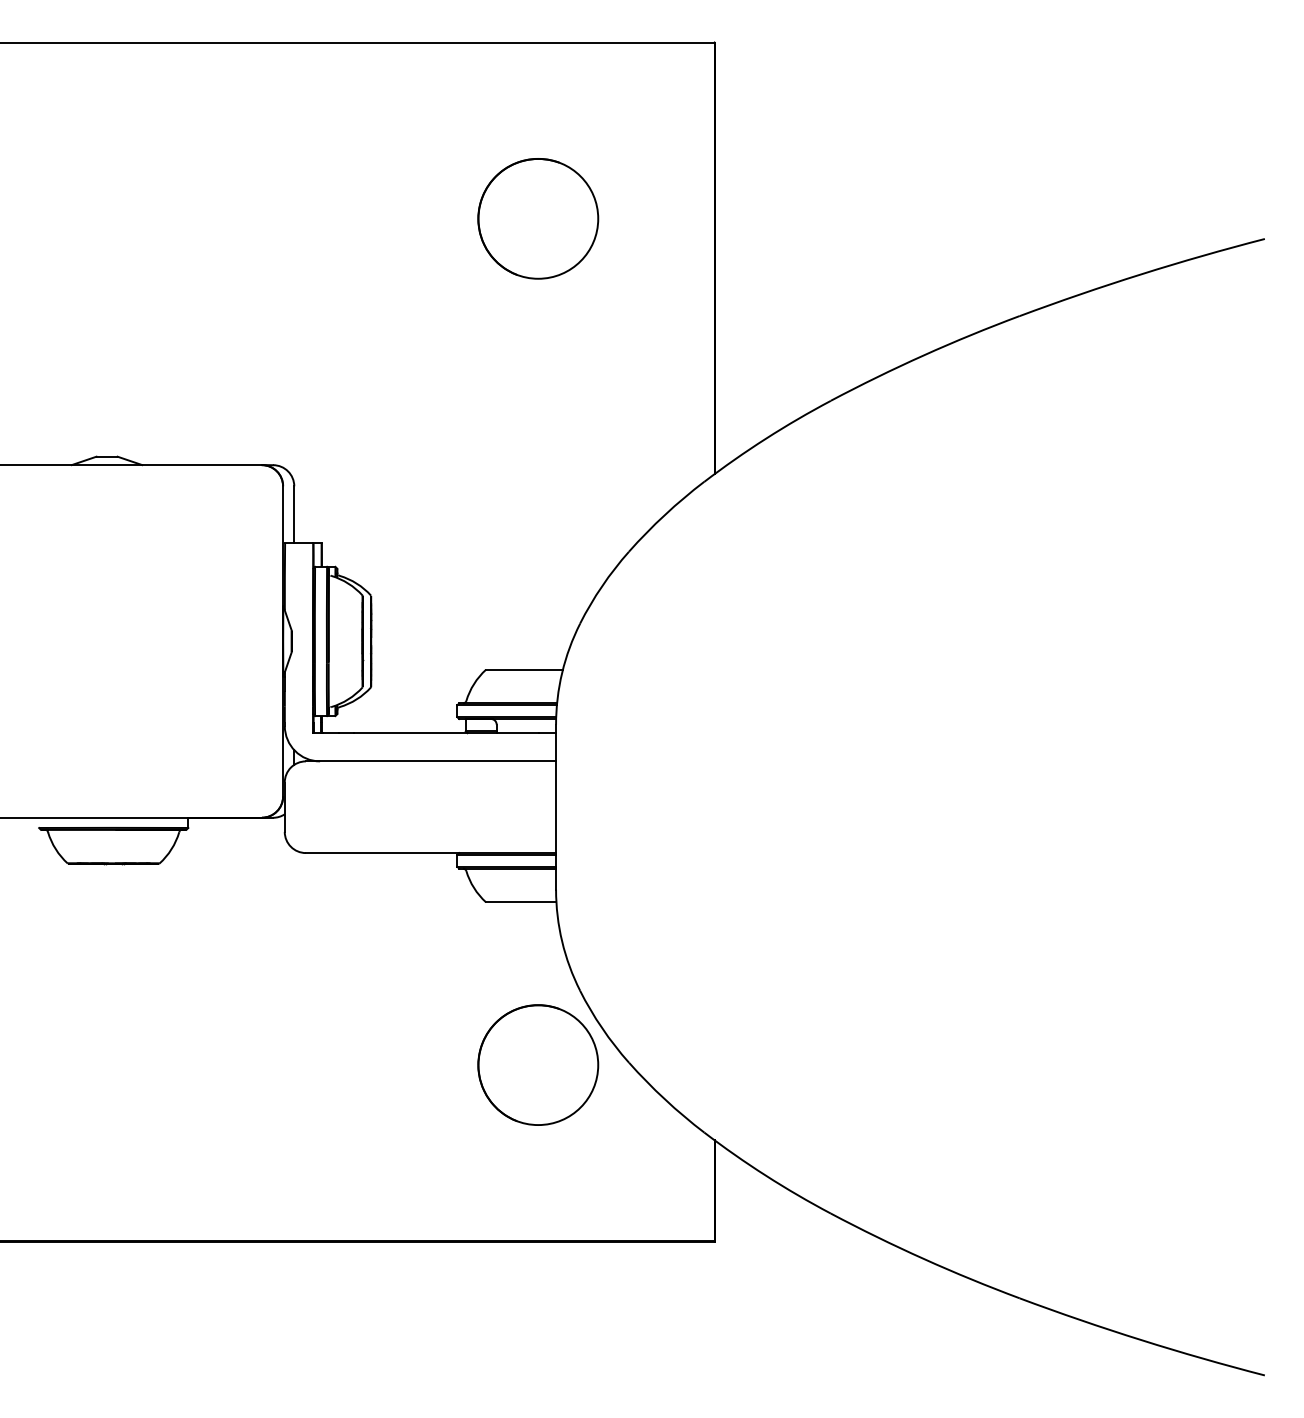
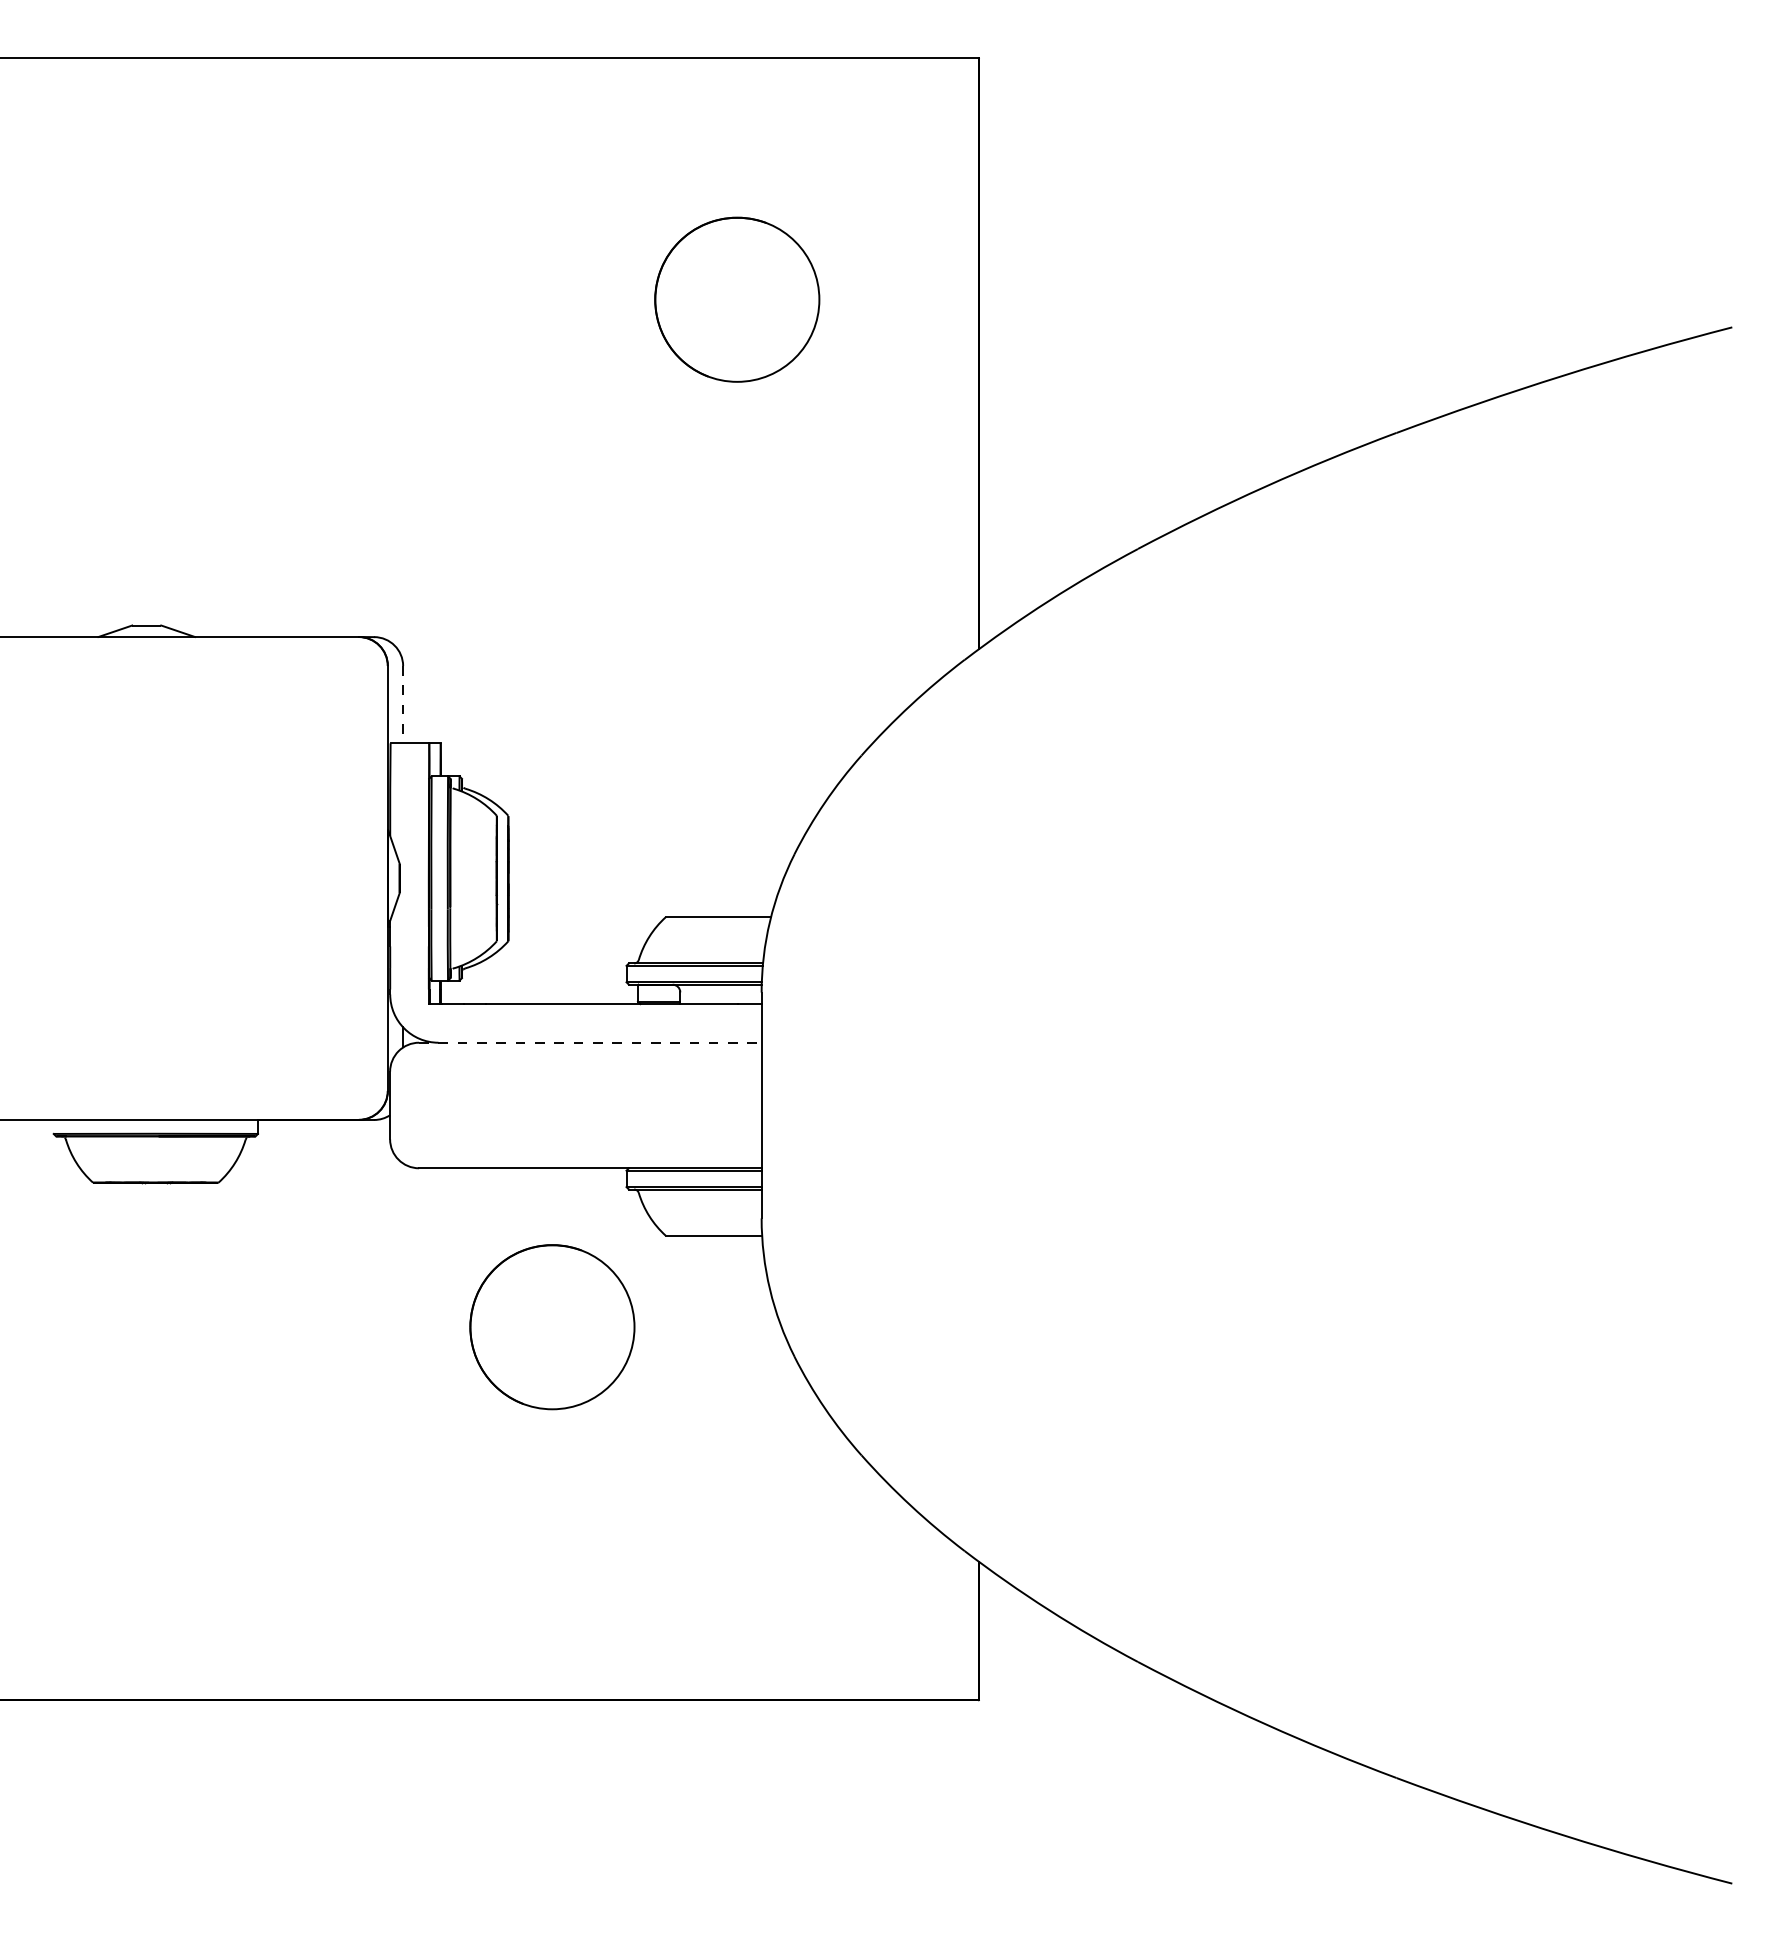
line: (294, 515) -> (403, 706), solid -> dashed
line: (431, 761) -> (591, 1042), solid -> dashed
part: (538, 1064) -> (552, 1326), moved

